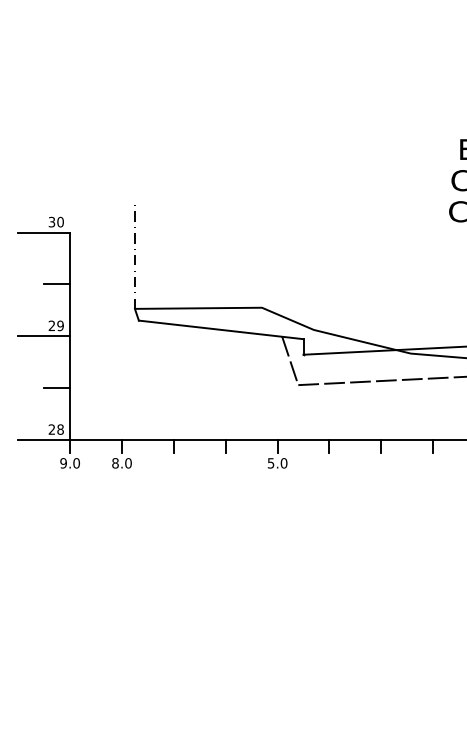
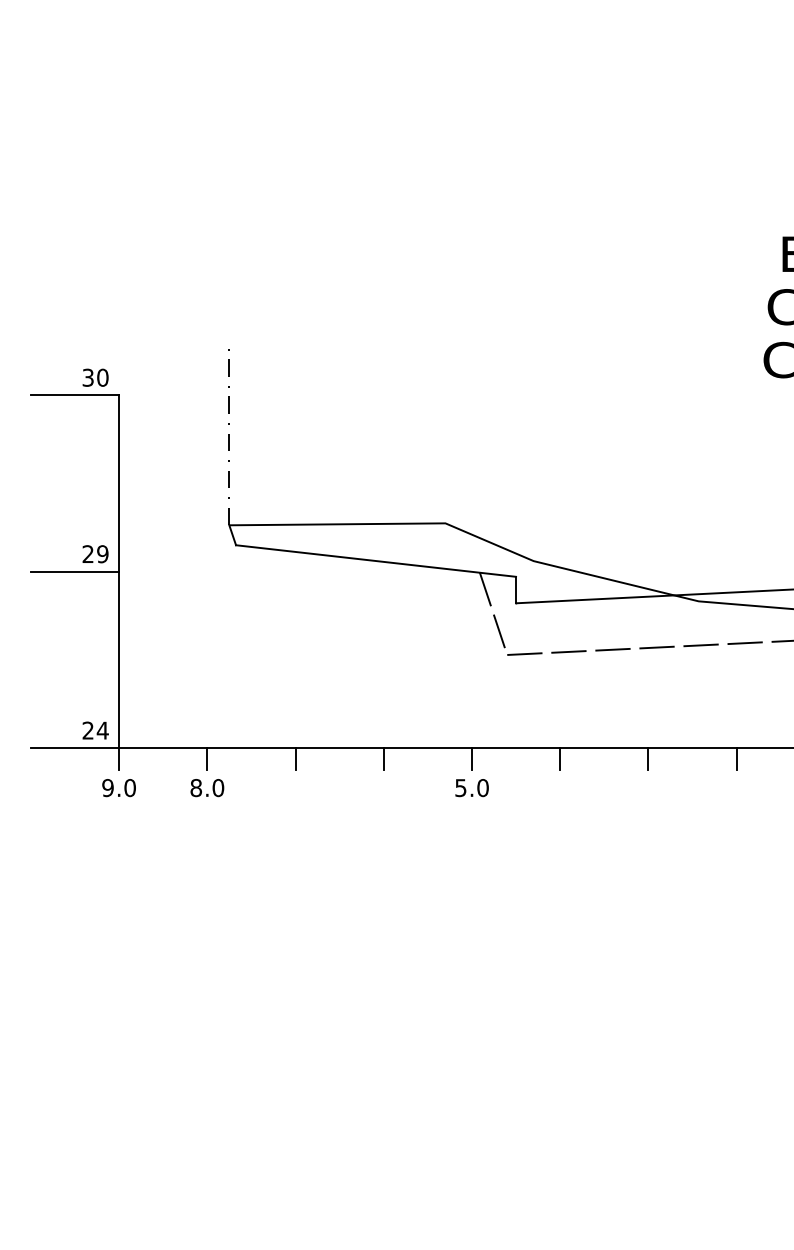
line: (57, 284) -> (97, 483), removed
line: (57, 388) -> (97, 660), removed
text: (60, 429) -> (102, 730), 28 -> 24

